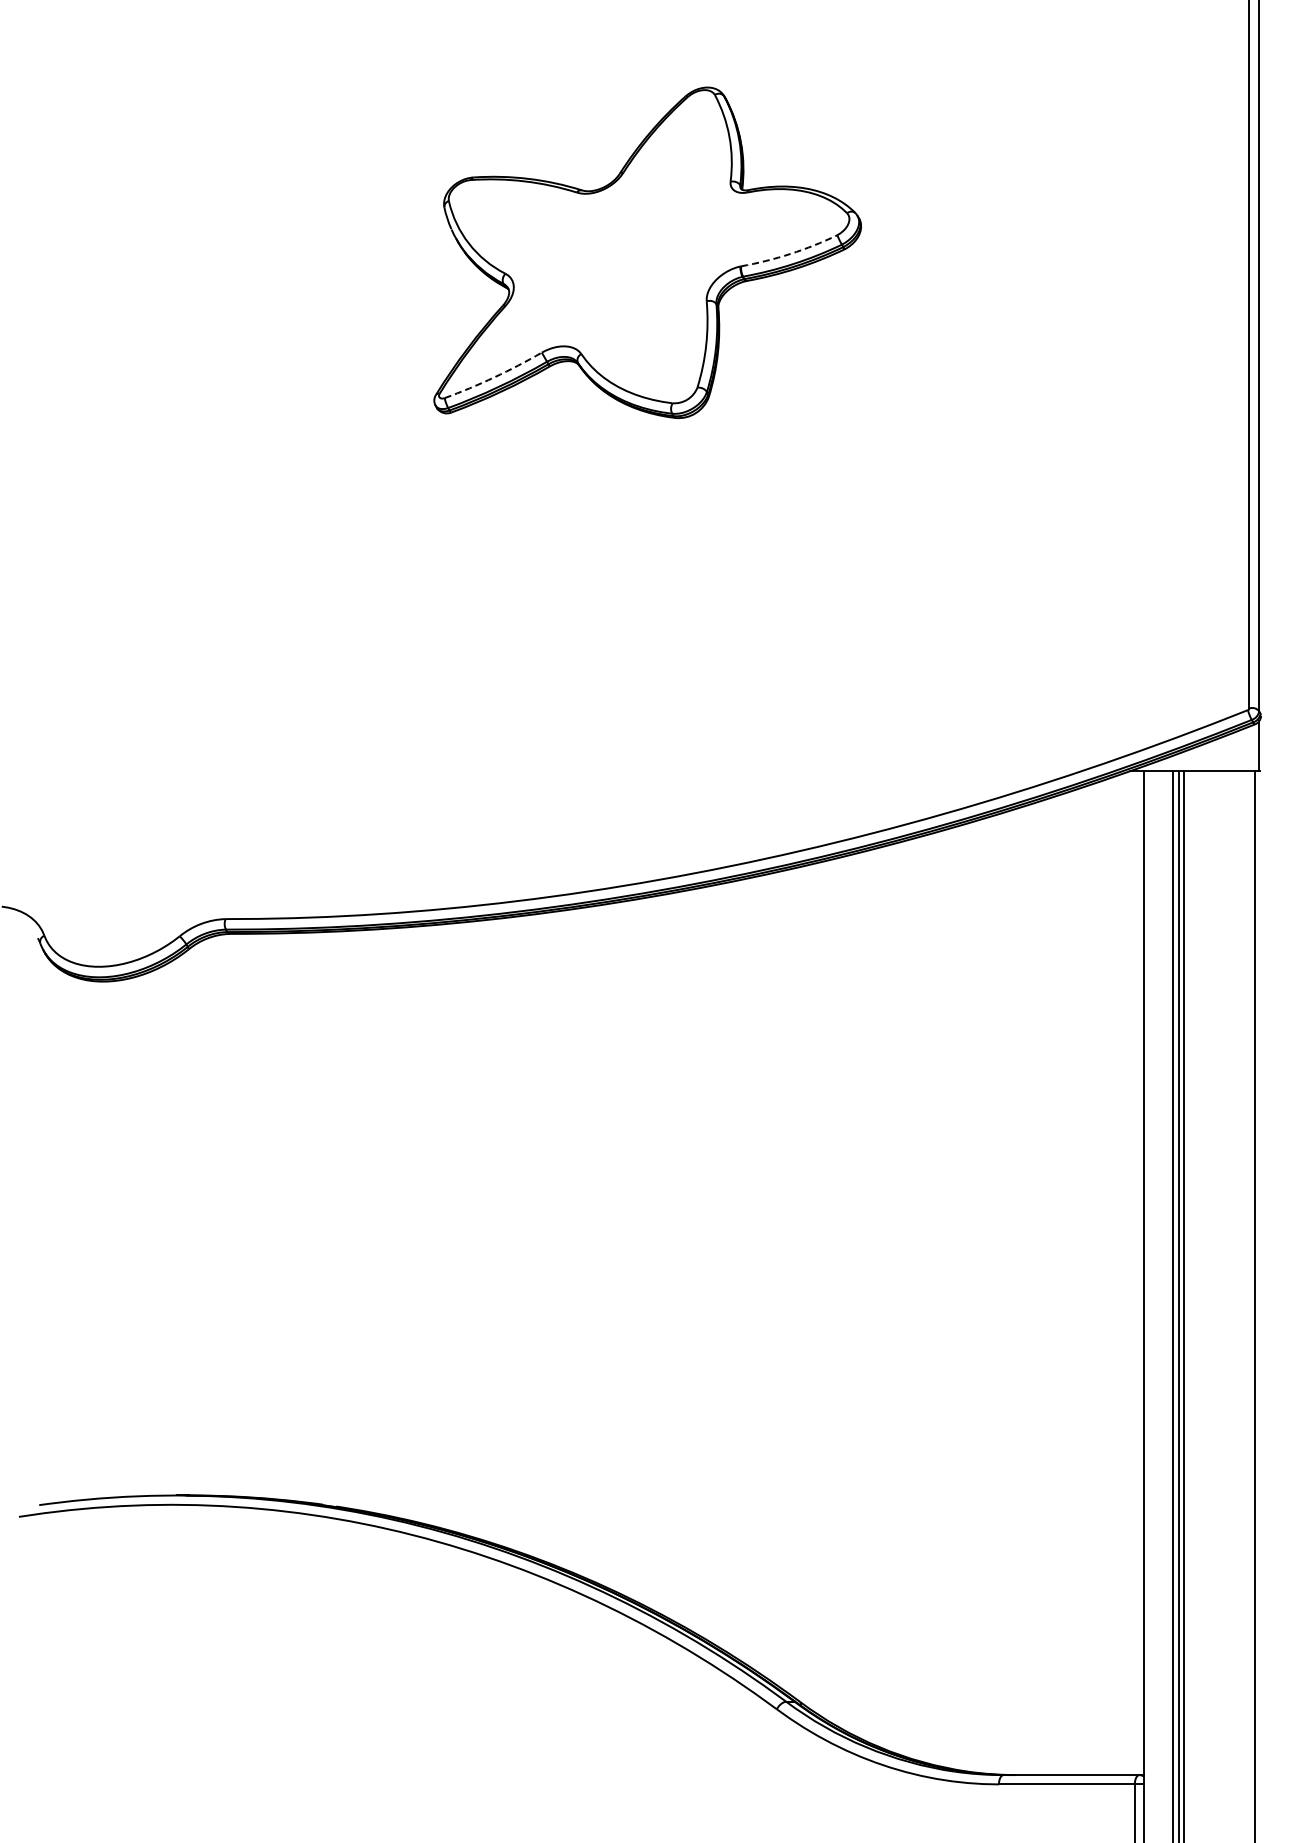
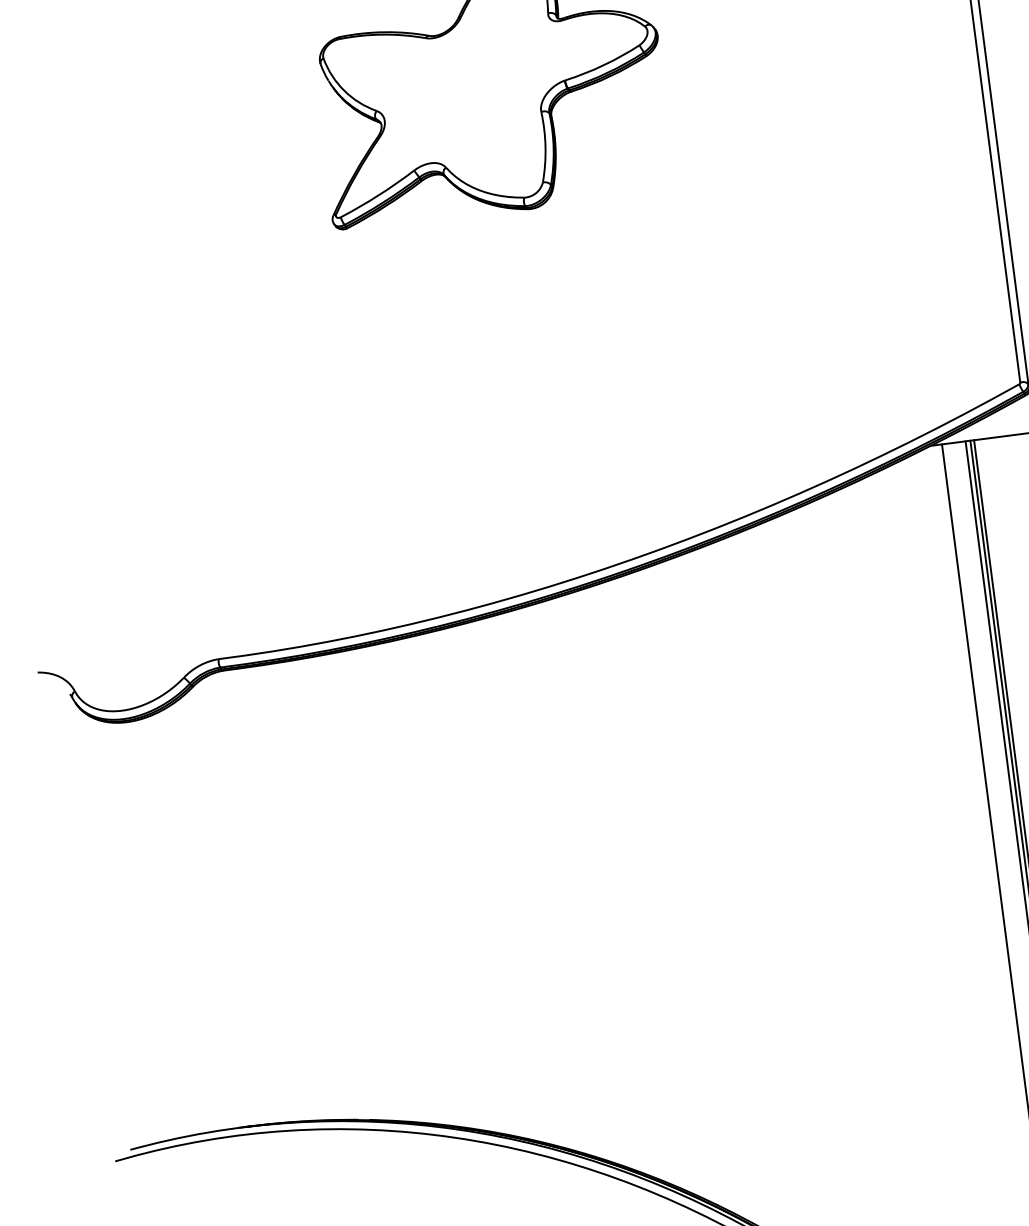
arc: (790, 254) -> (603, 65), dashed -> solid
arc: (494, 377) -> (378, 195), dashed -> solid

